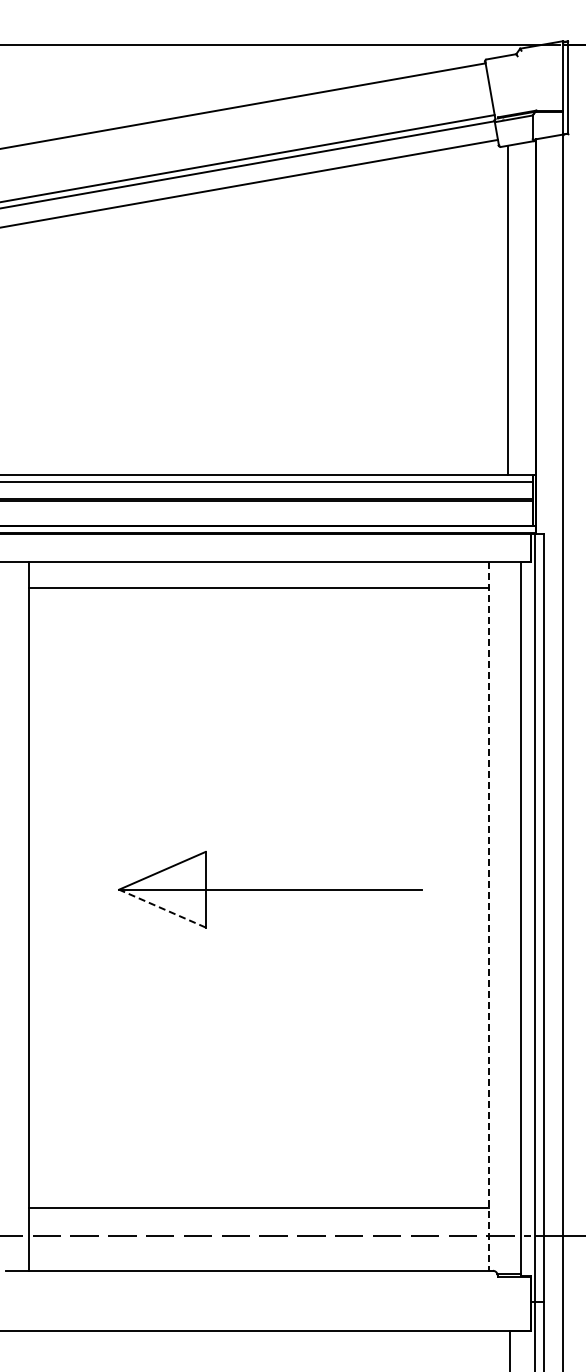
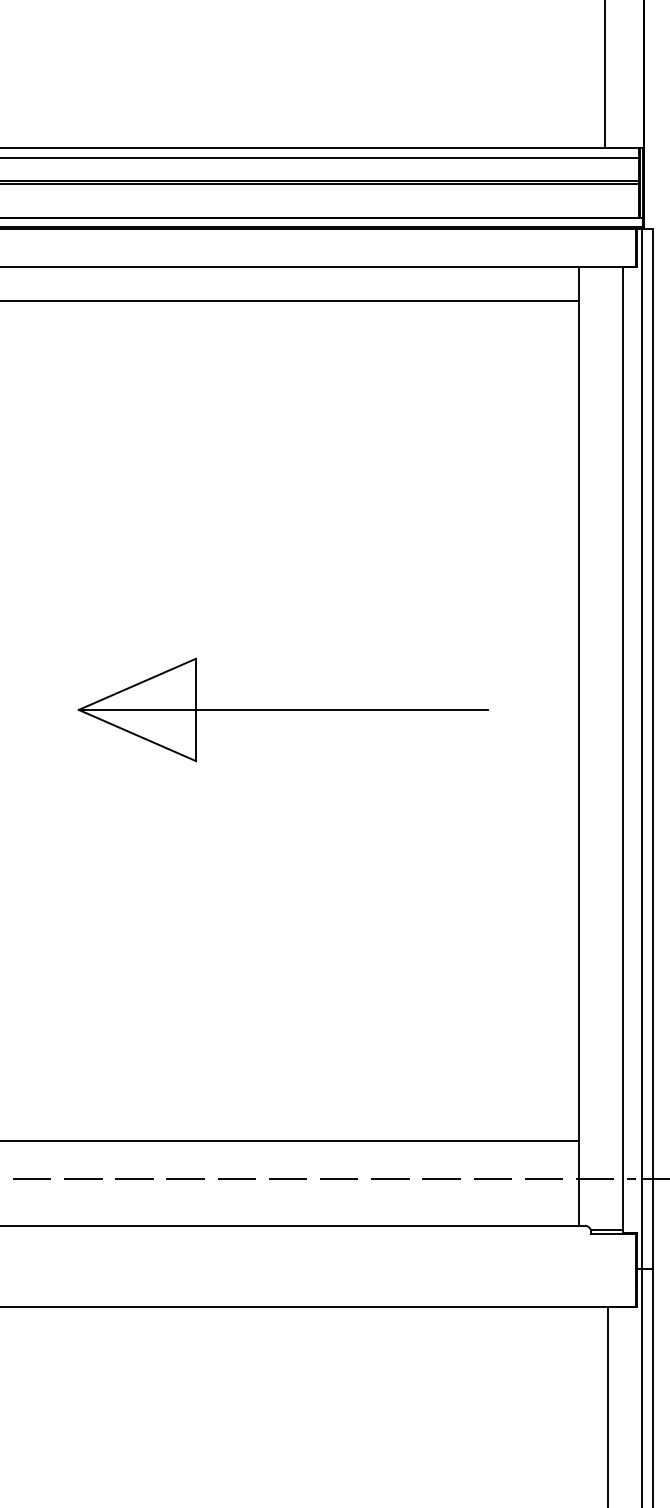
line: (161, 908) -> (136, 735), dashed -> solid
line: (488, 917) -> (578, 747), dashed -> solid

